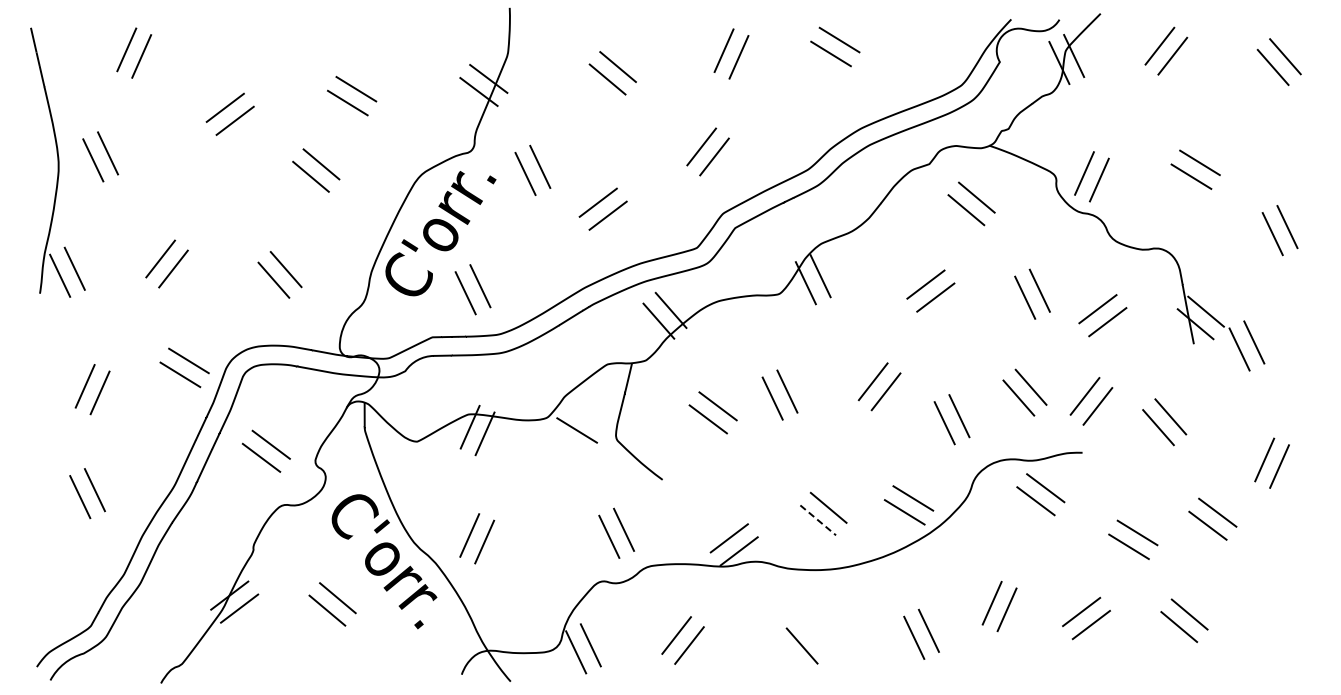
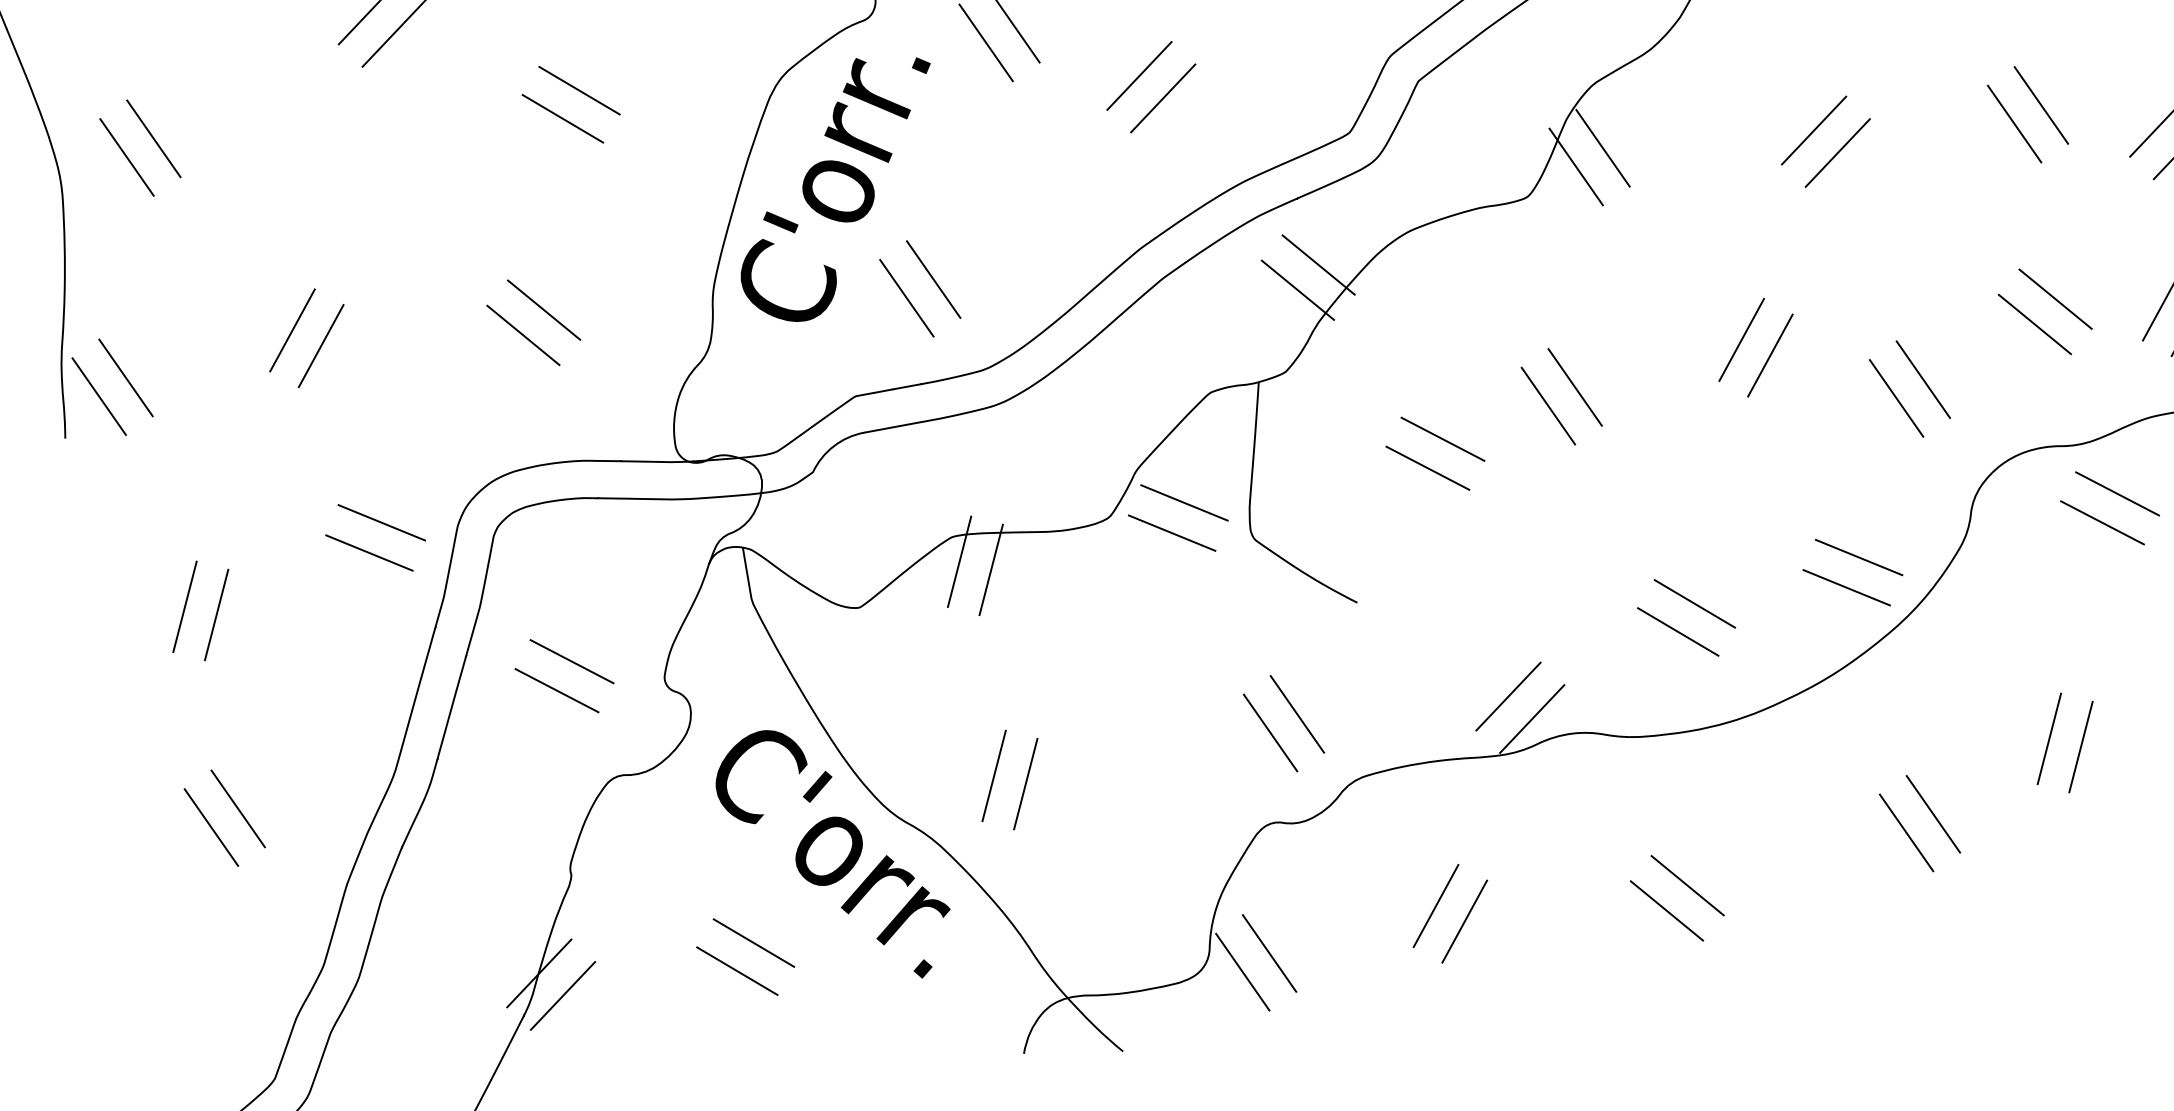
line: (585, 416) -> (1184, 502), added
line: (818, 520) -> (1678, 632), dashed -> solid
line: (789, 656) -> (1666, 910), added

